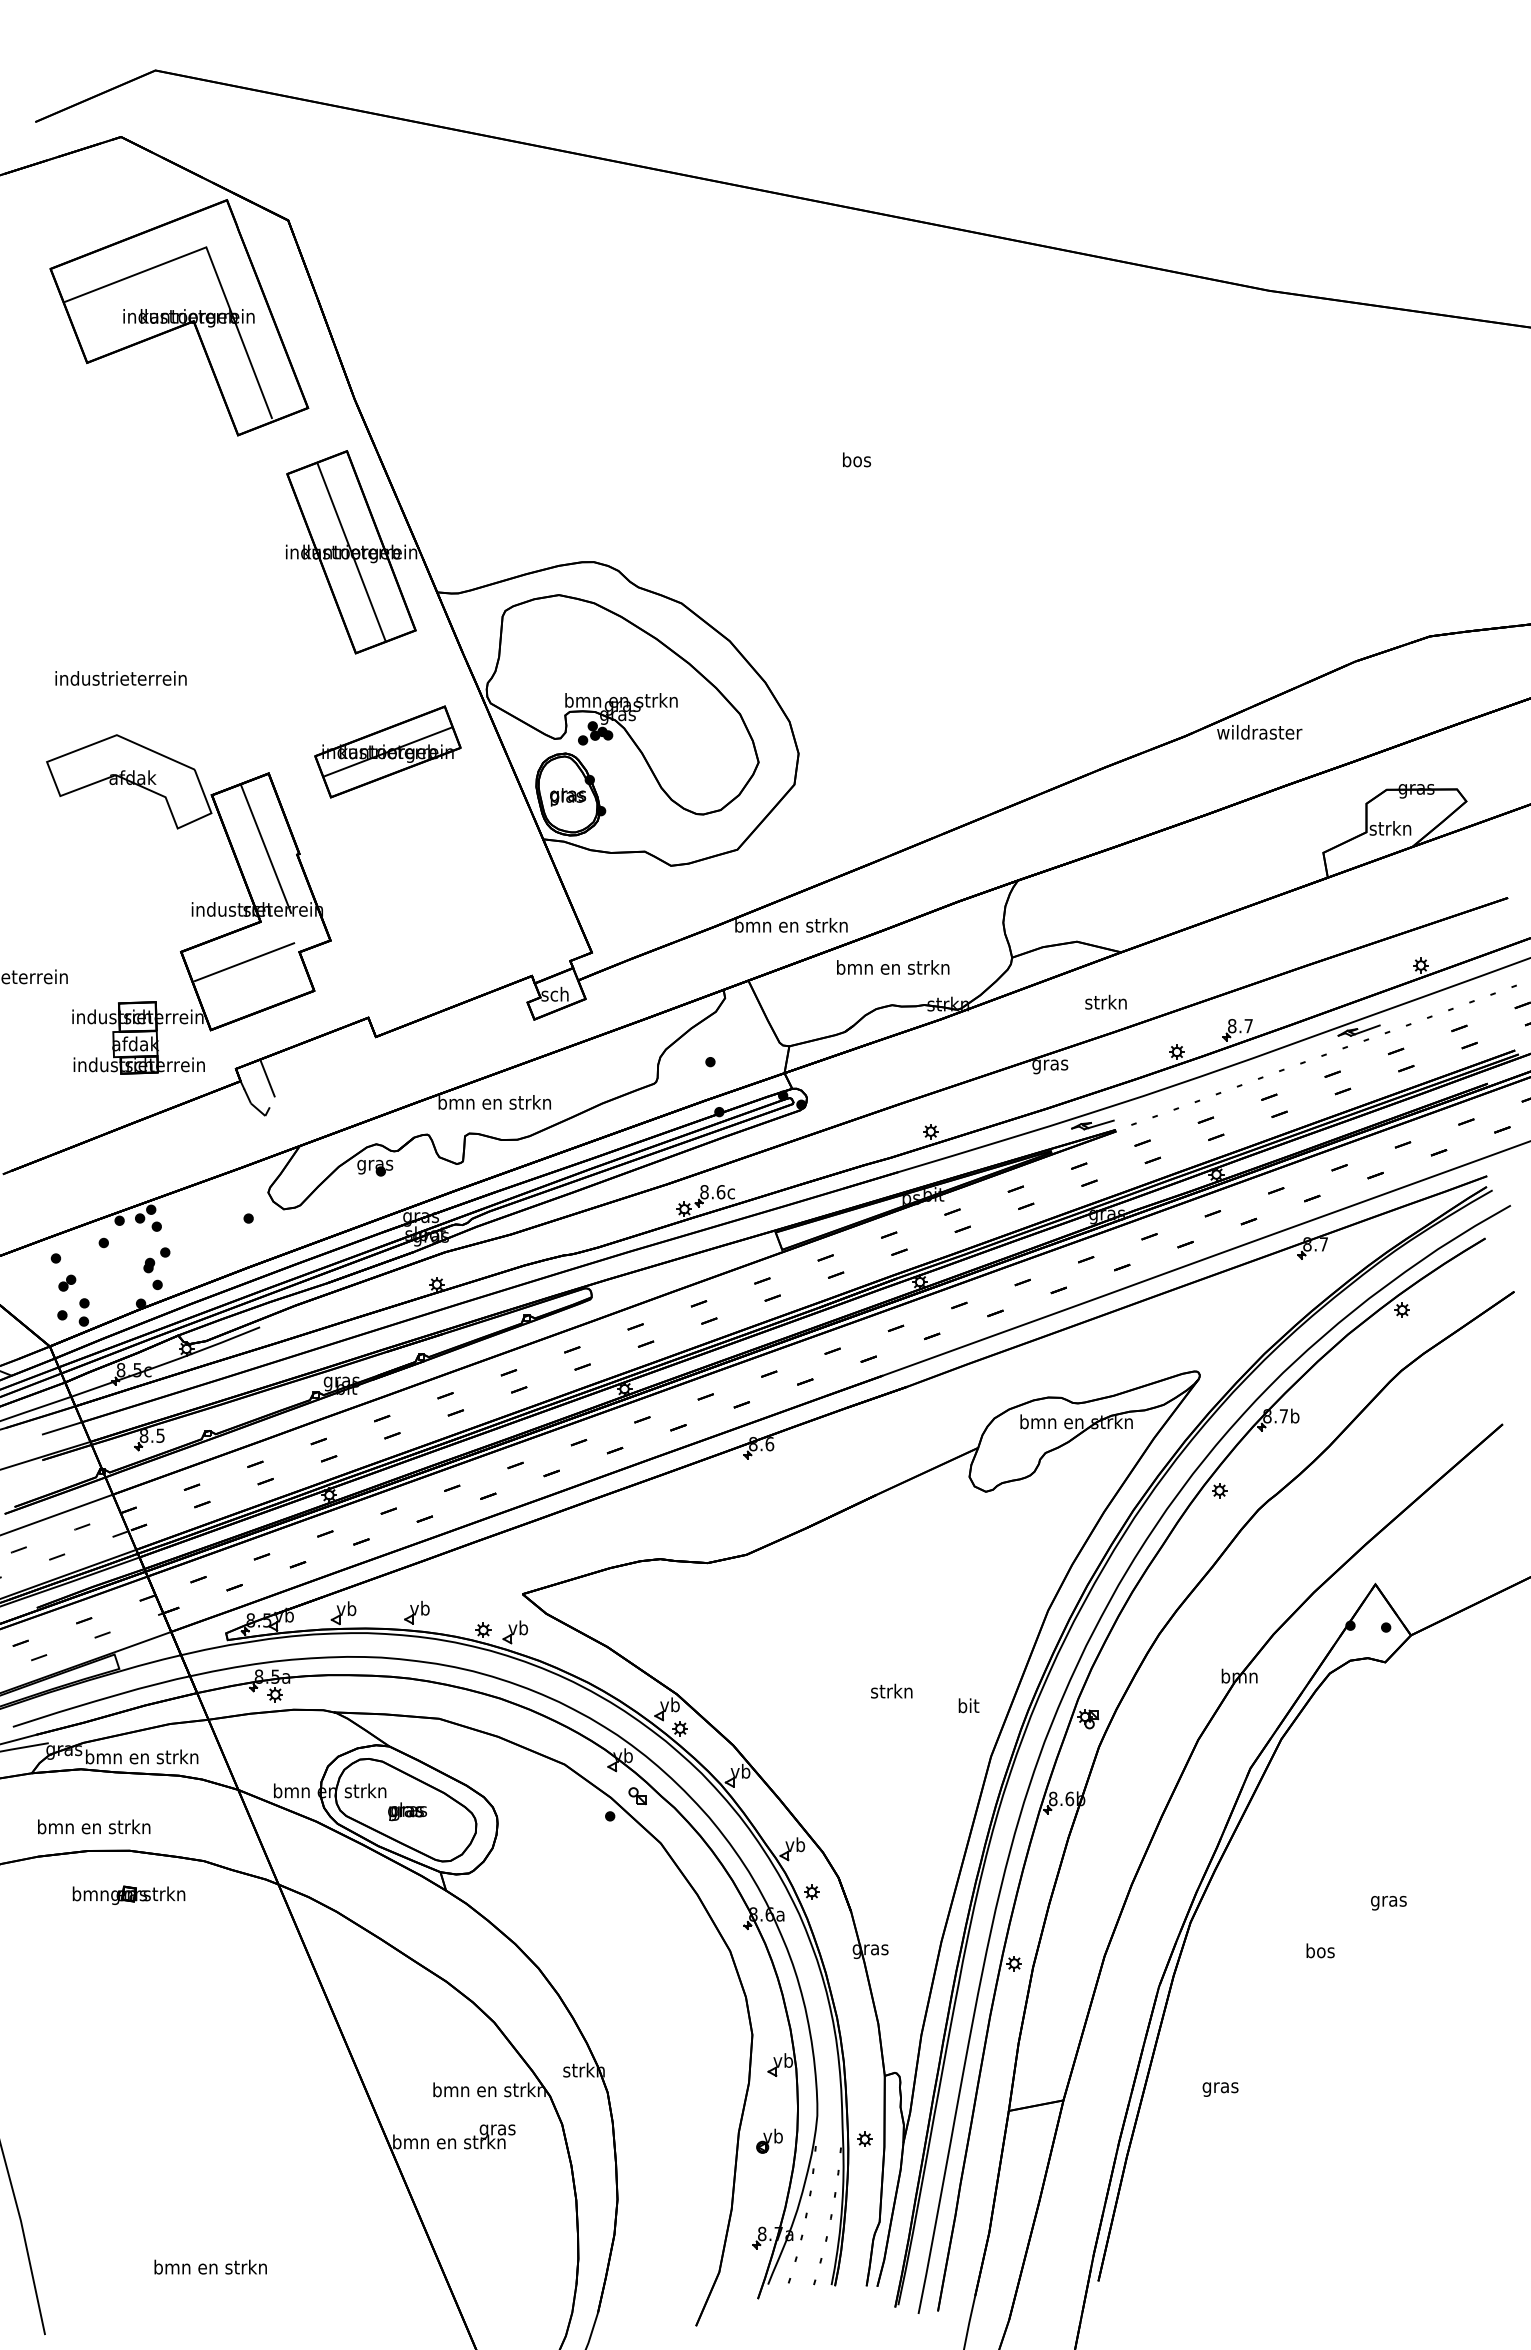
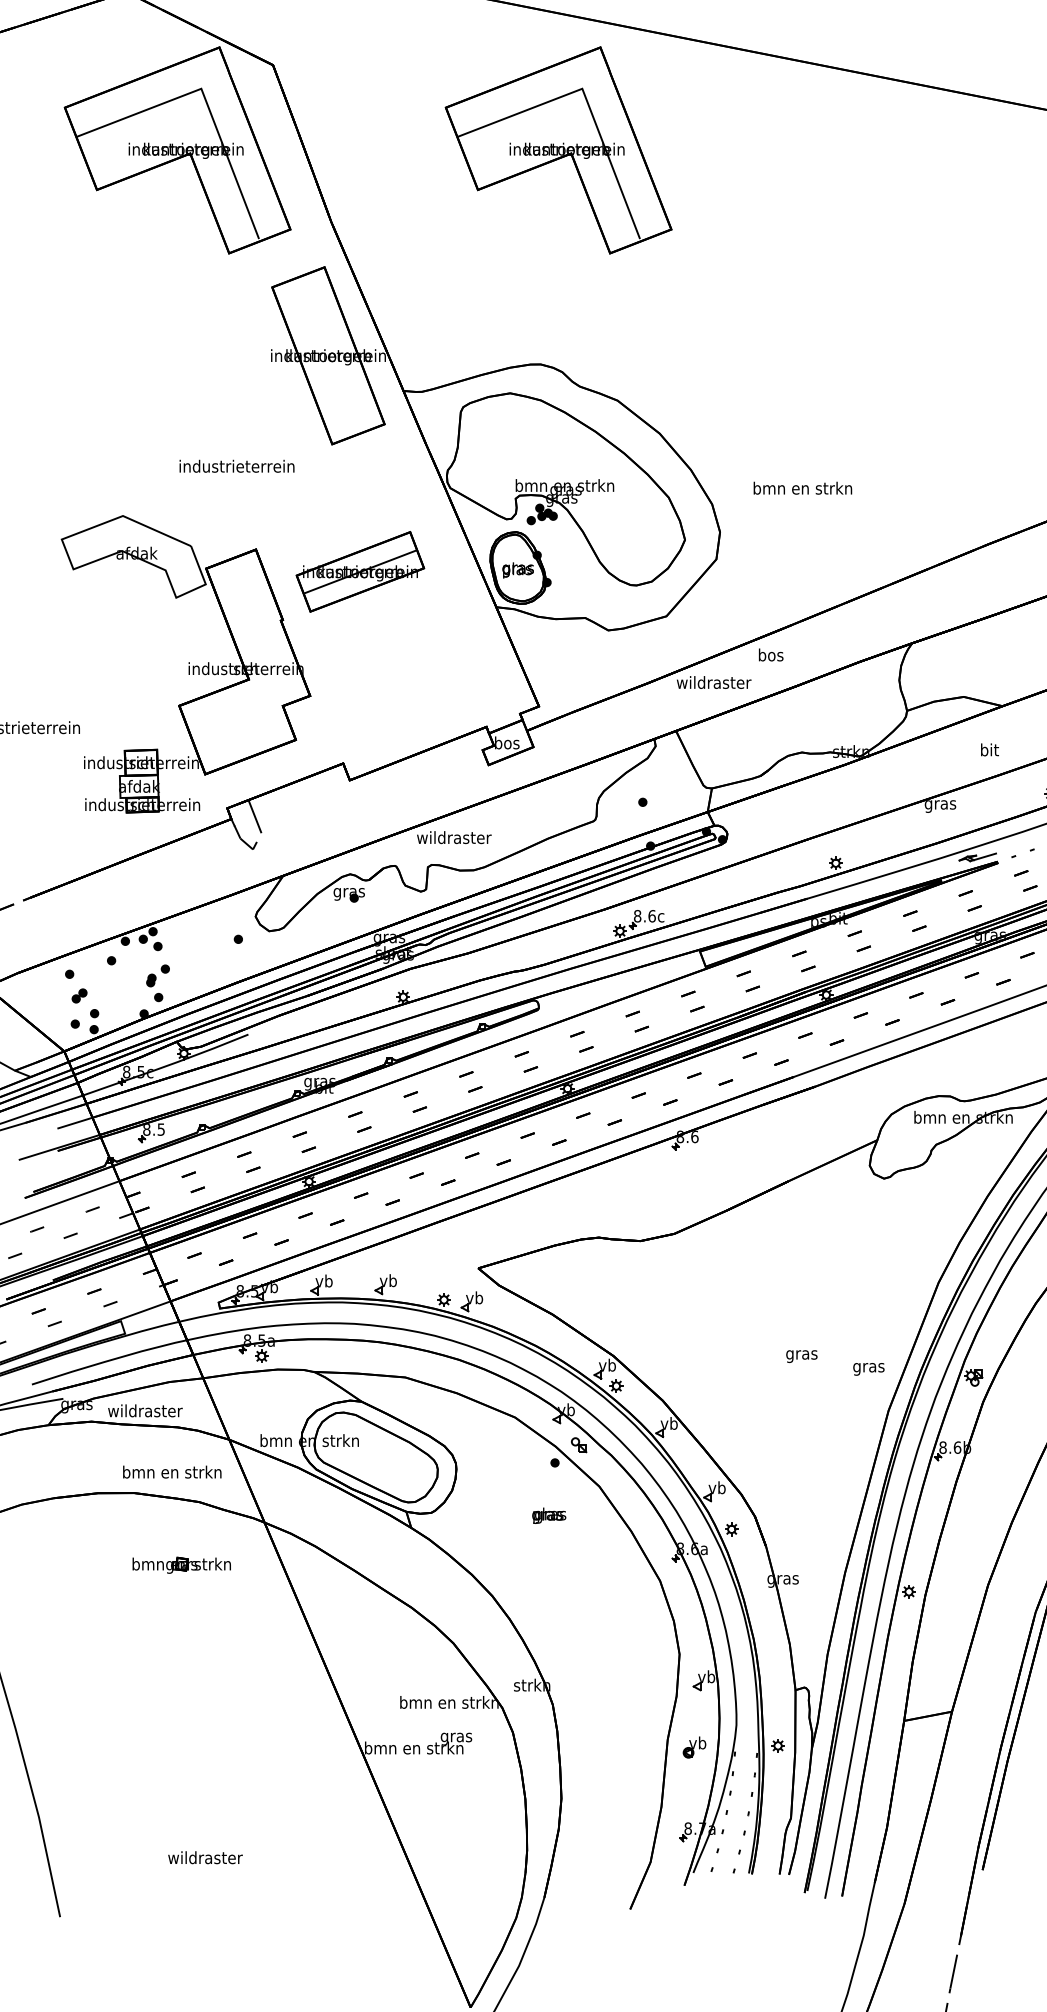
part: (614, 317) -> (558, 150), added
text: (857, 459) -> (771, 654), moved
line: (351, 551) -> (328, 355), removed
text: (120, 678) -> (236, 466), moved
part: (387, 751) -> (360, 571), moved
line: (266, 849) -> (254, 616), removed
text: (791, 925) -> (713, 682), bmn en strkn -> wildraster
line: (244, 962) -> (234, 715), removed
text: (893, 967) -> (803, 488), moved
text: (555, 993) -> (507, 742), sch -> bos
text: (1105, 1001) -> (988, 749), strkn -> bit
text: (494, 1102) -> (453, 837), bmn en strkn -> wildraster
text: (891, 1692) -> (801, 1354), strkn -> gras
text: (968, 1707) -> (868, 1367), bit -> gras
text: (142, 1756) -> (145, 1410), bmn en strkn -> wildraster
text: (407, 1811) -> (549, 1515), moved
text: (94, 1826) -> (172, 1471), moved
part: (128, 1894) -> (181, 1564), moved
text: (210, 2266) -> (204, 1857), bmn en strkn -> wildraster

